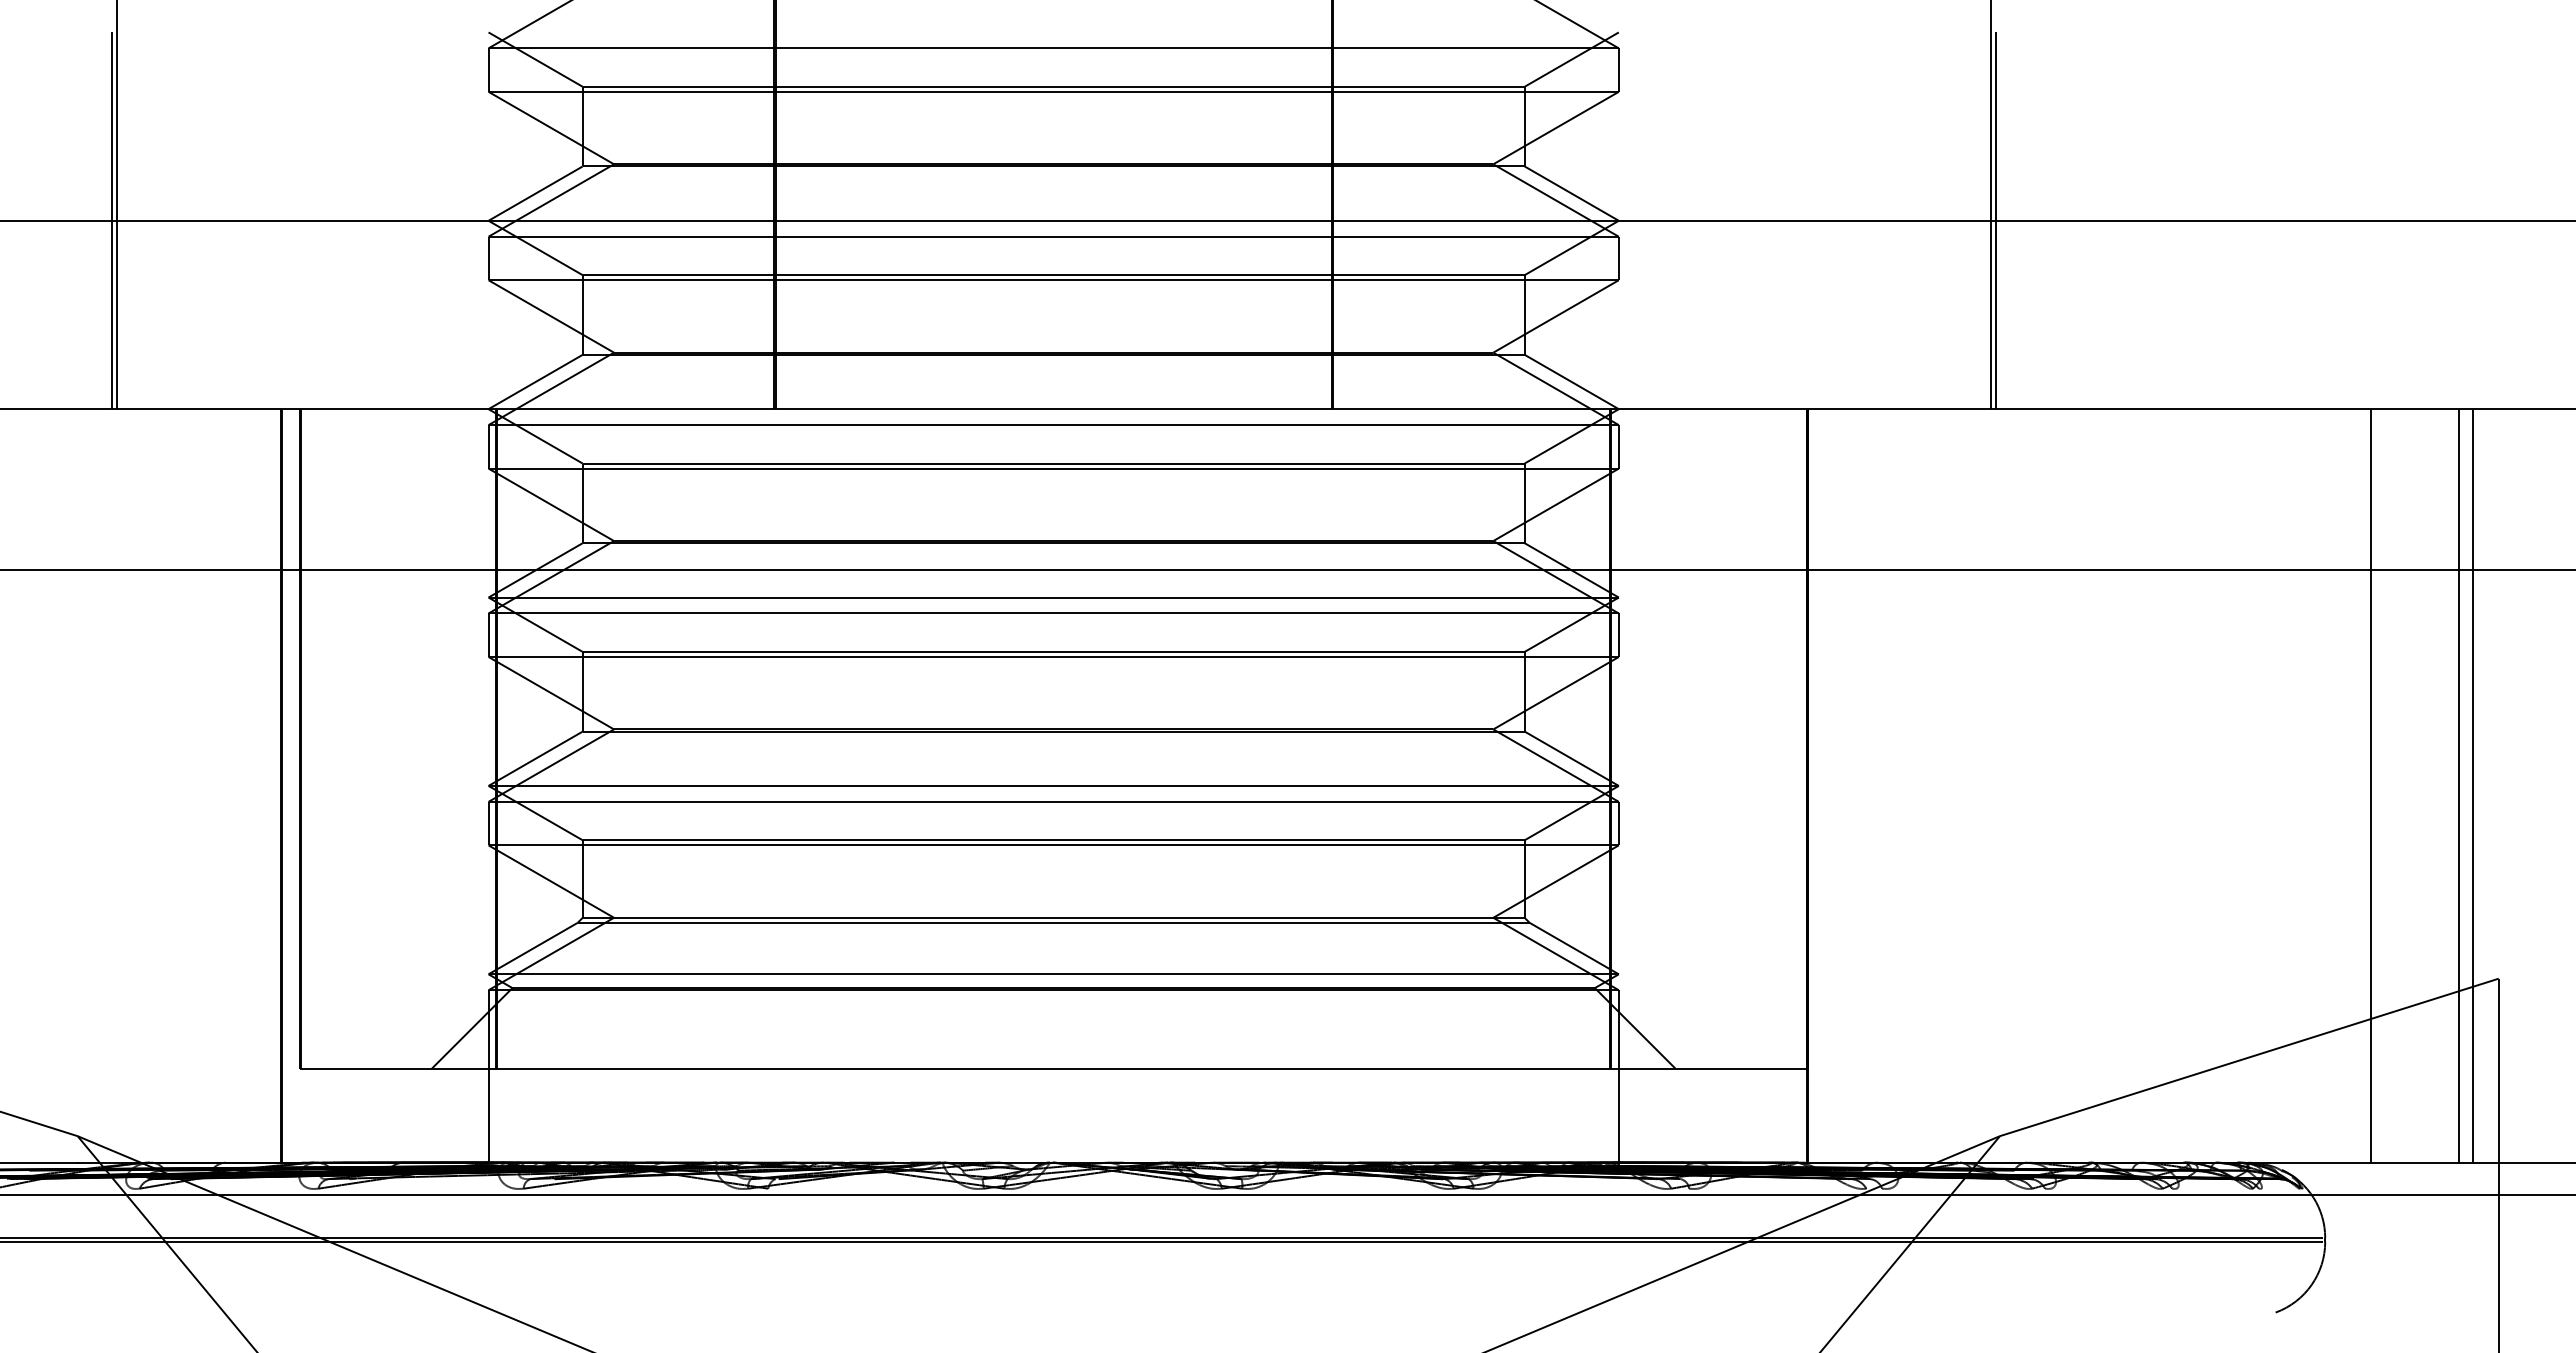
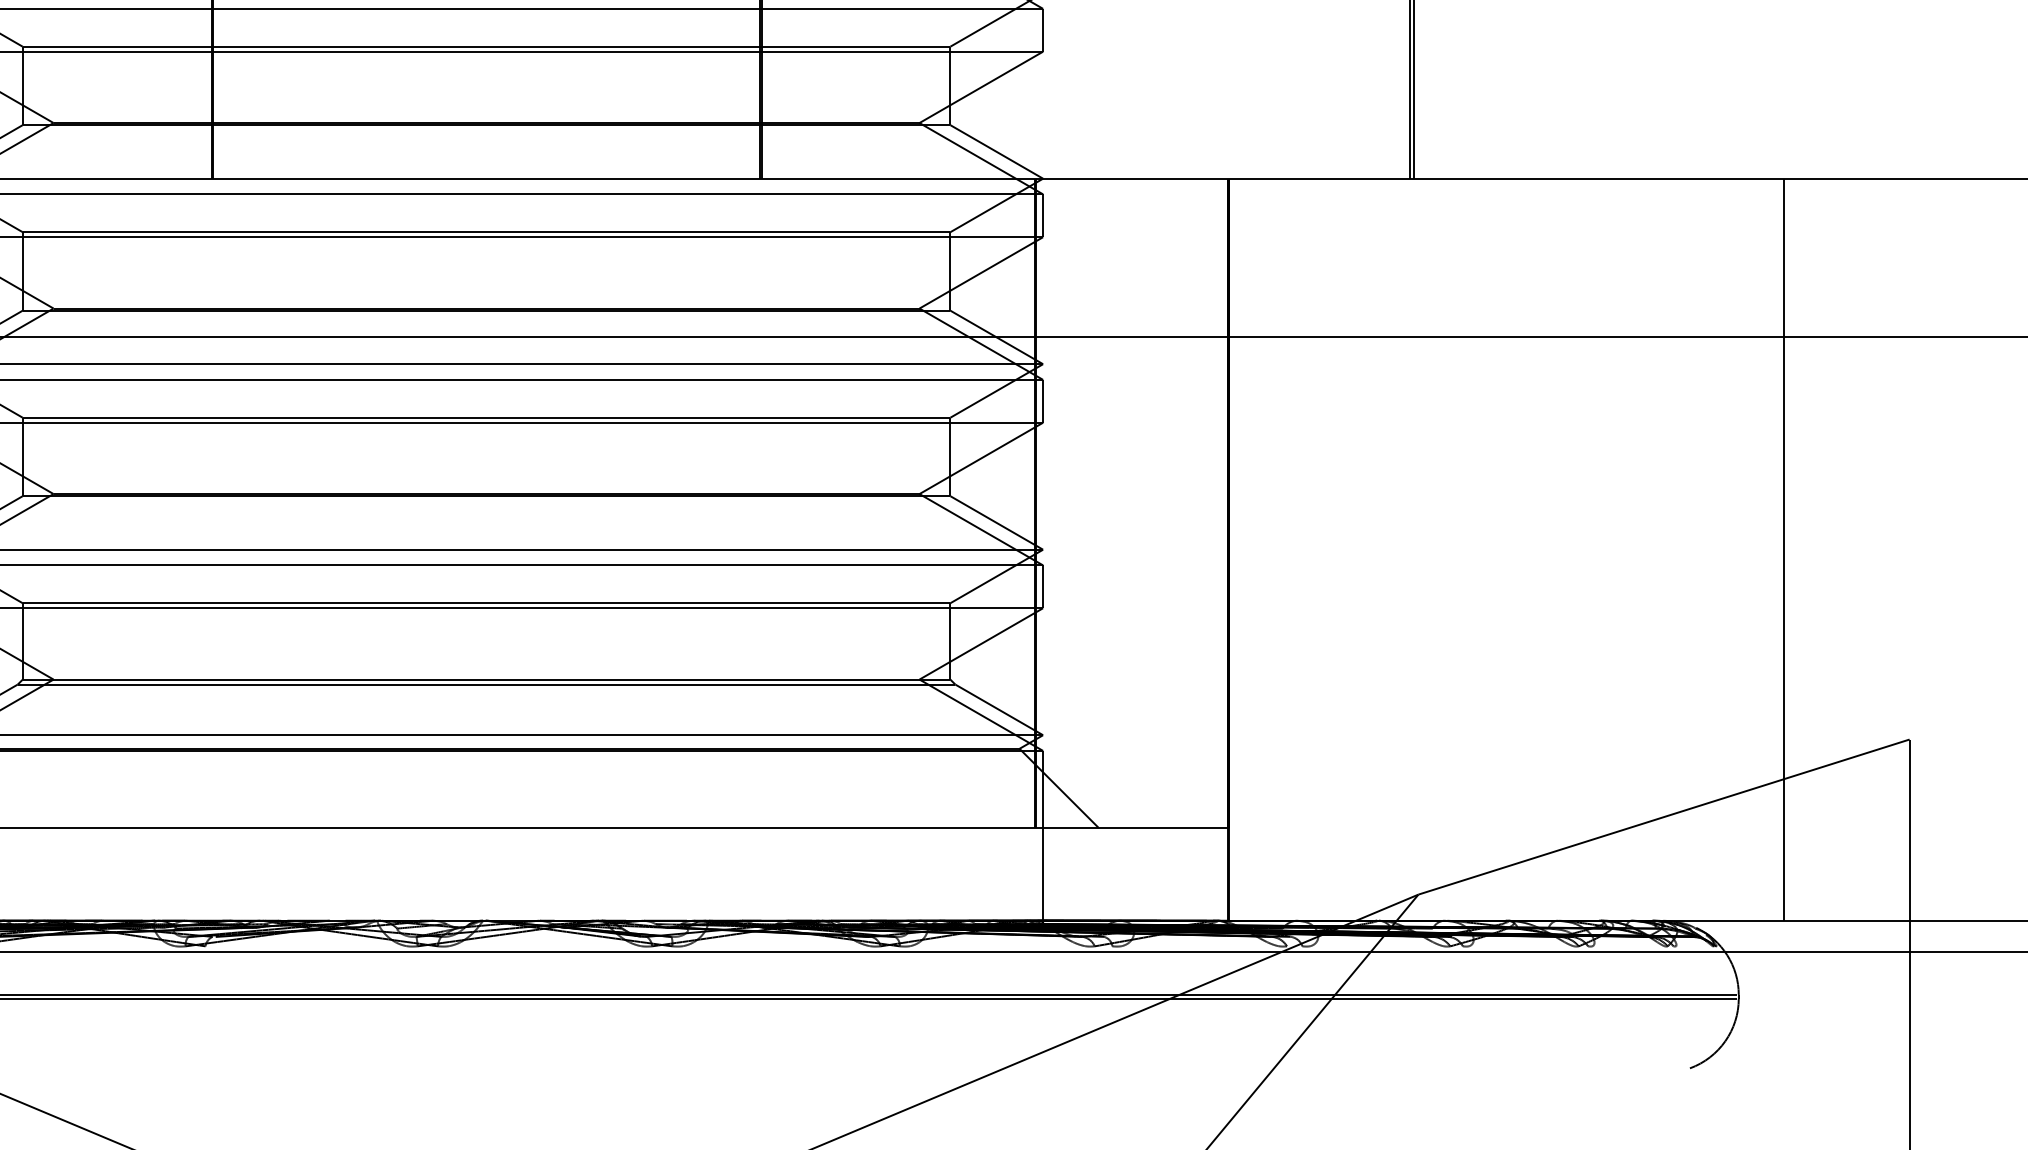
line: (2458, 785) -> (1870, 549), removed
line: (2472, 785) -> (1883, 549), removed

